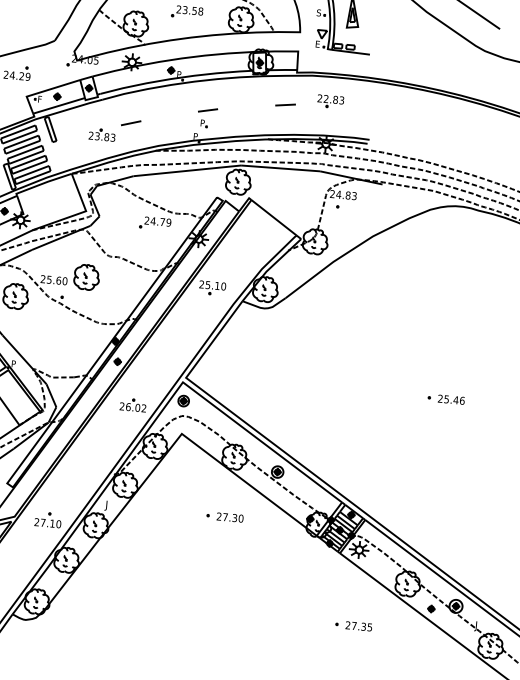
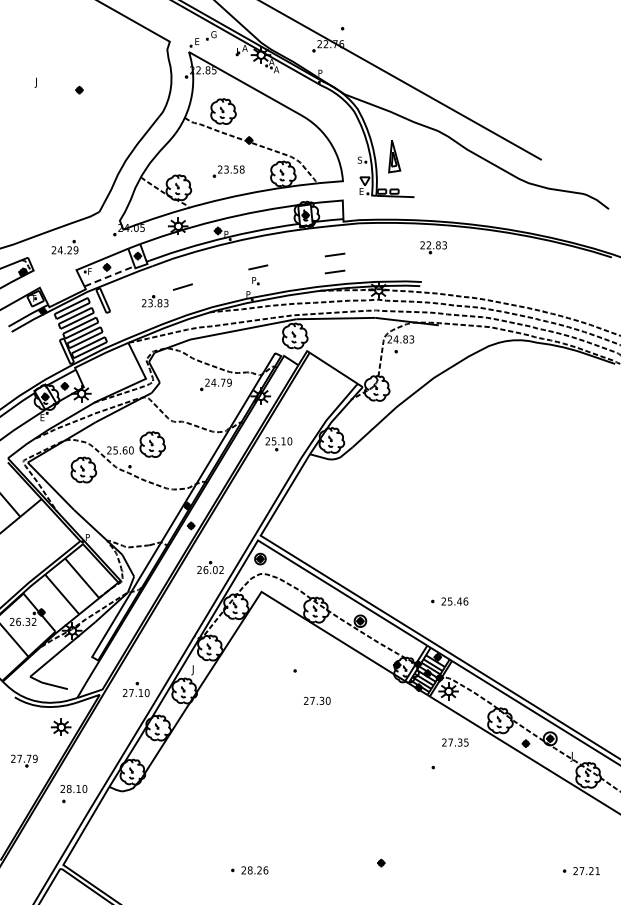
part: (330, 101) -> (433, 247), moved
line: (60, 106) -> (110, 276), solid -> dashed
line: (283, 121) -> (334, 271), added
part: (446, 399) -> (449, 601), moved
text: (230, 517) -> (317, 700), moved
text: (359, 626) -> (455, 742), moved

